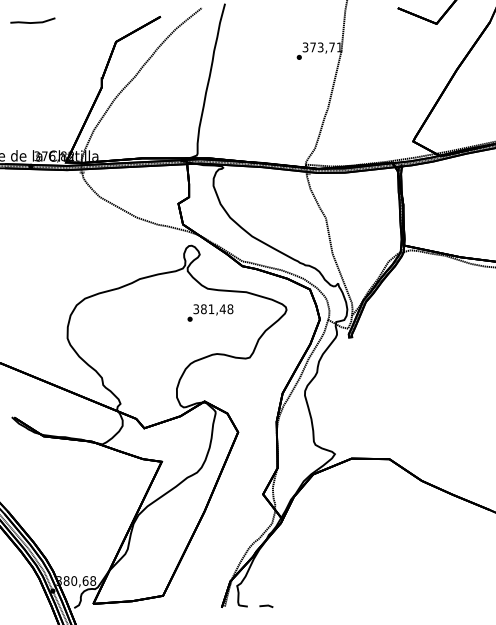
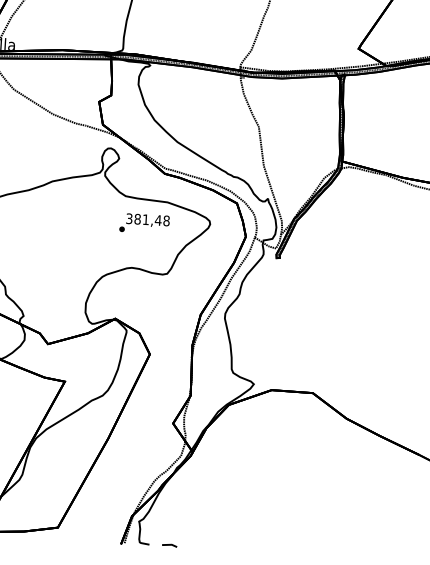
text: (210, 312) -> (144, 223), moved

